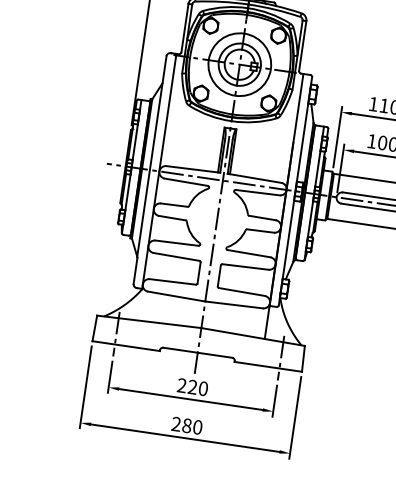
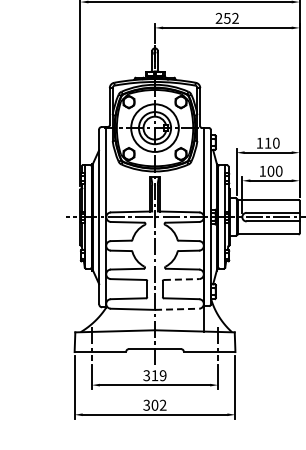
line: (245, 266) -> (181, 279), solid -> dashed
line: (234, 305) -> (177, 309), solid -> dashed
text: (192, 386) -> (154, 375), 220 -> 319
text: (186, 425) -> (154, 405), 280 -> 302

